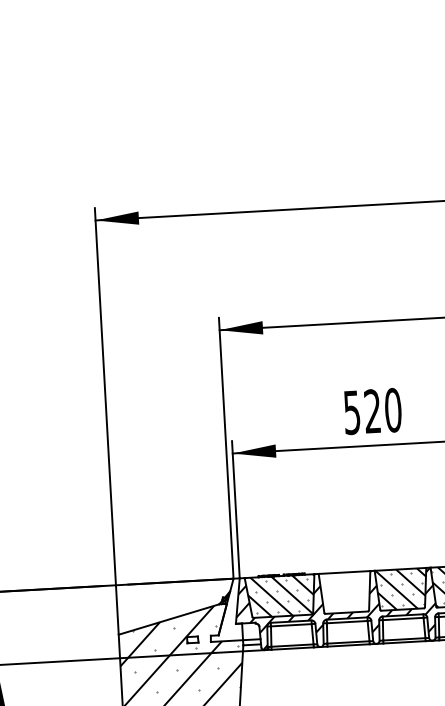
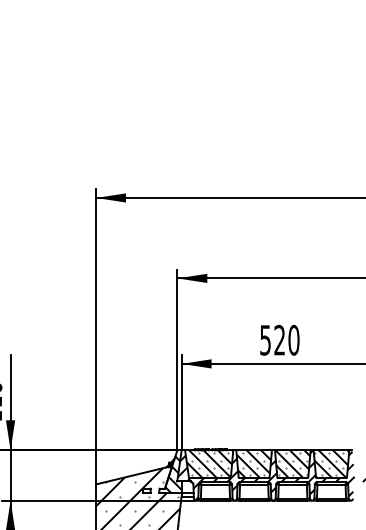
hatch: (344, 593) -> (253, 464), added
hatch: (229, 614) -> (173, 474), added

